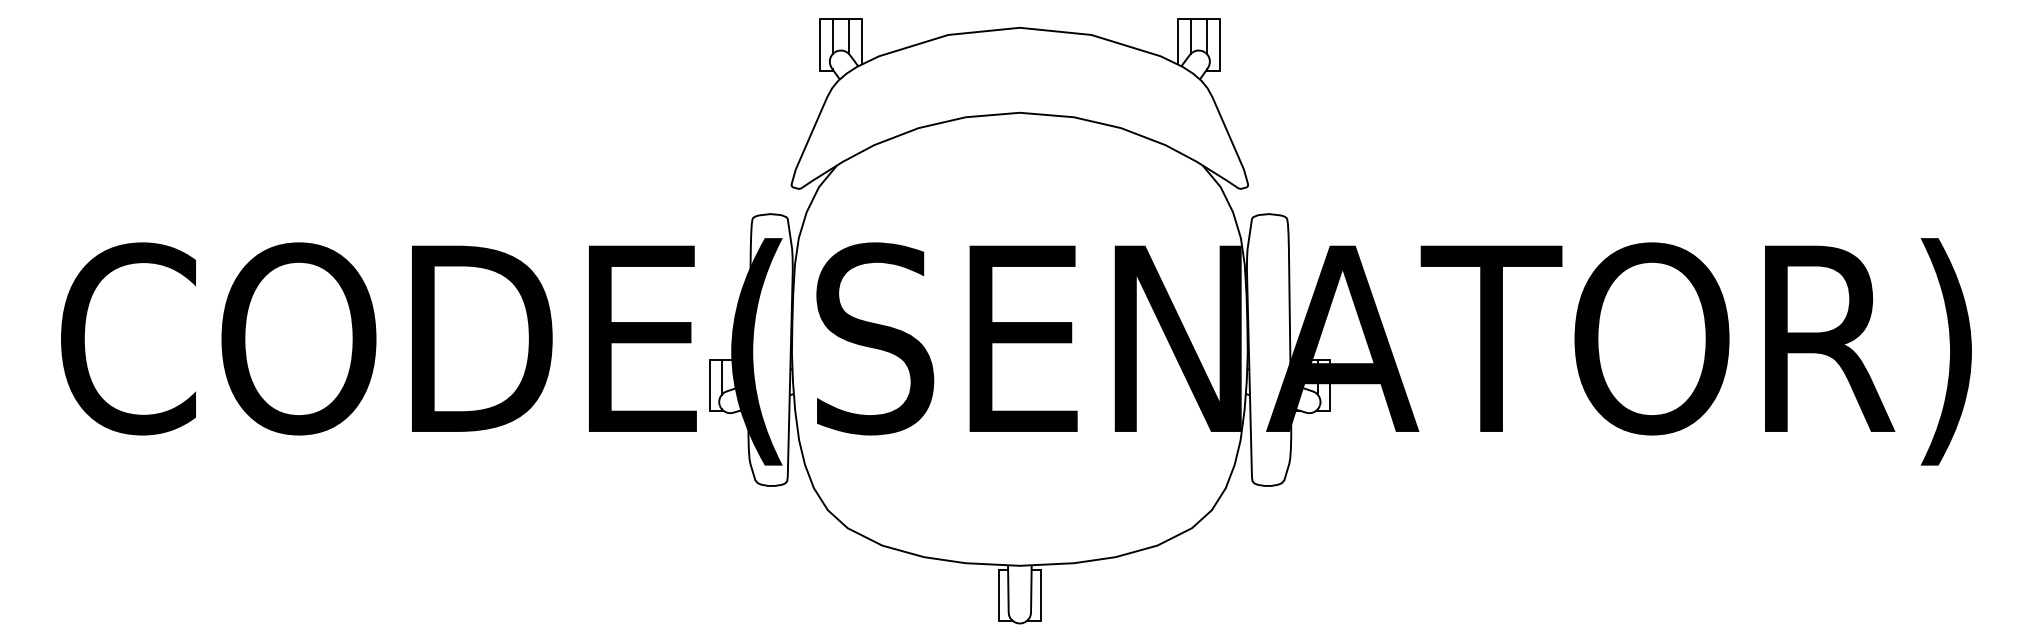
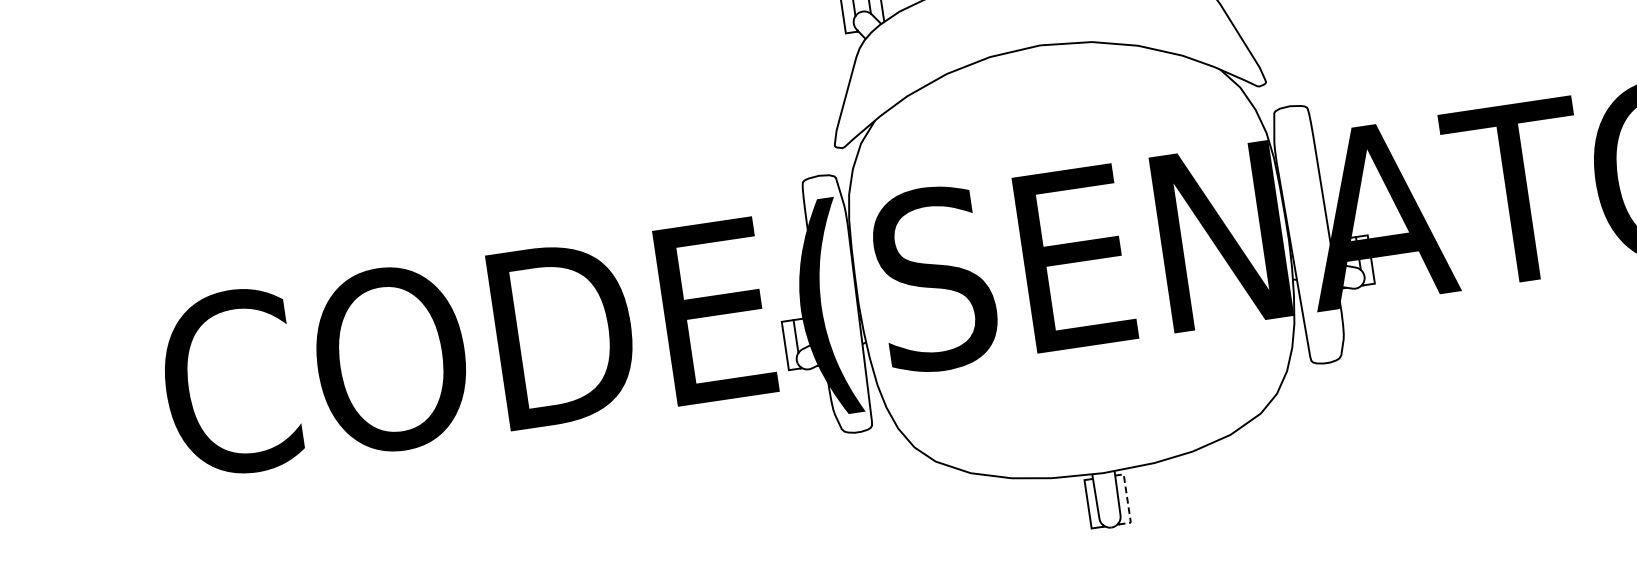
line: (1040, 598) -> (1127, 501), solid -> dashed

